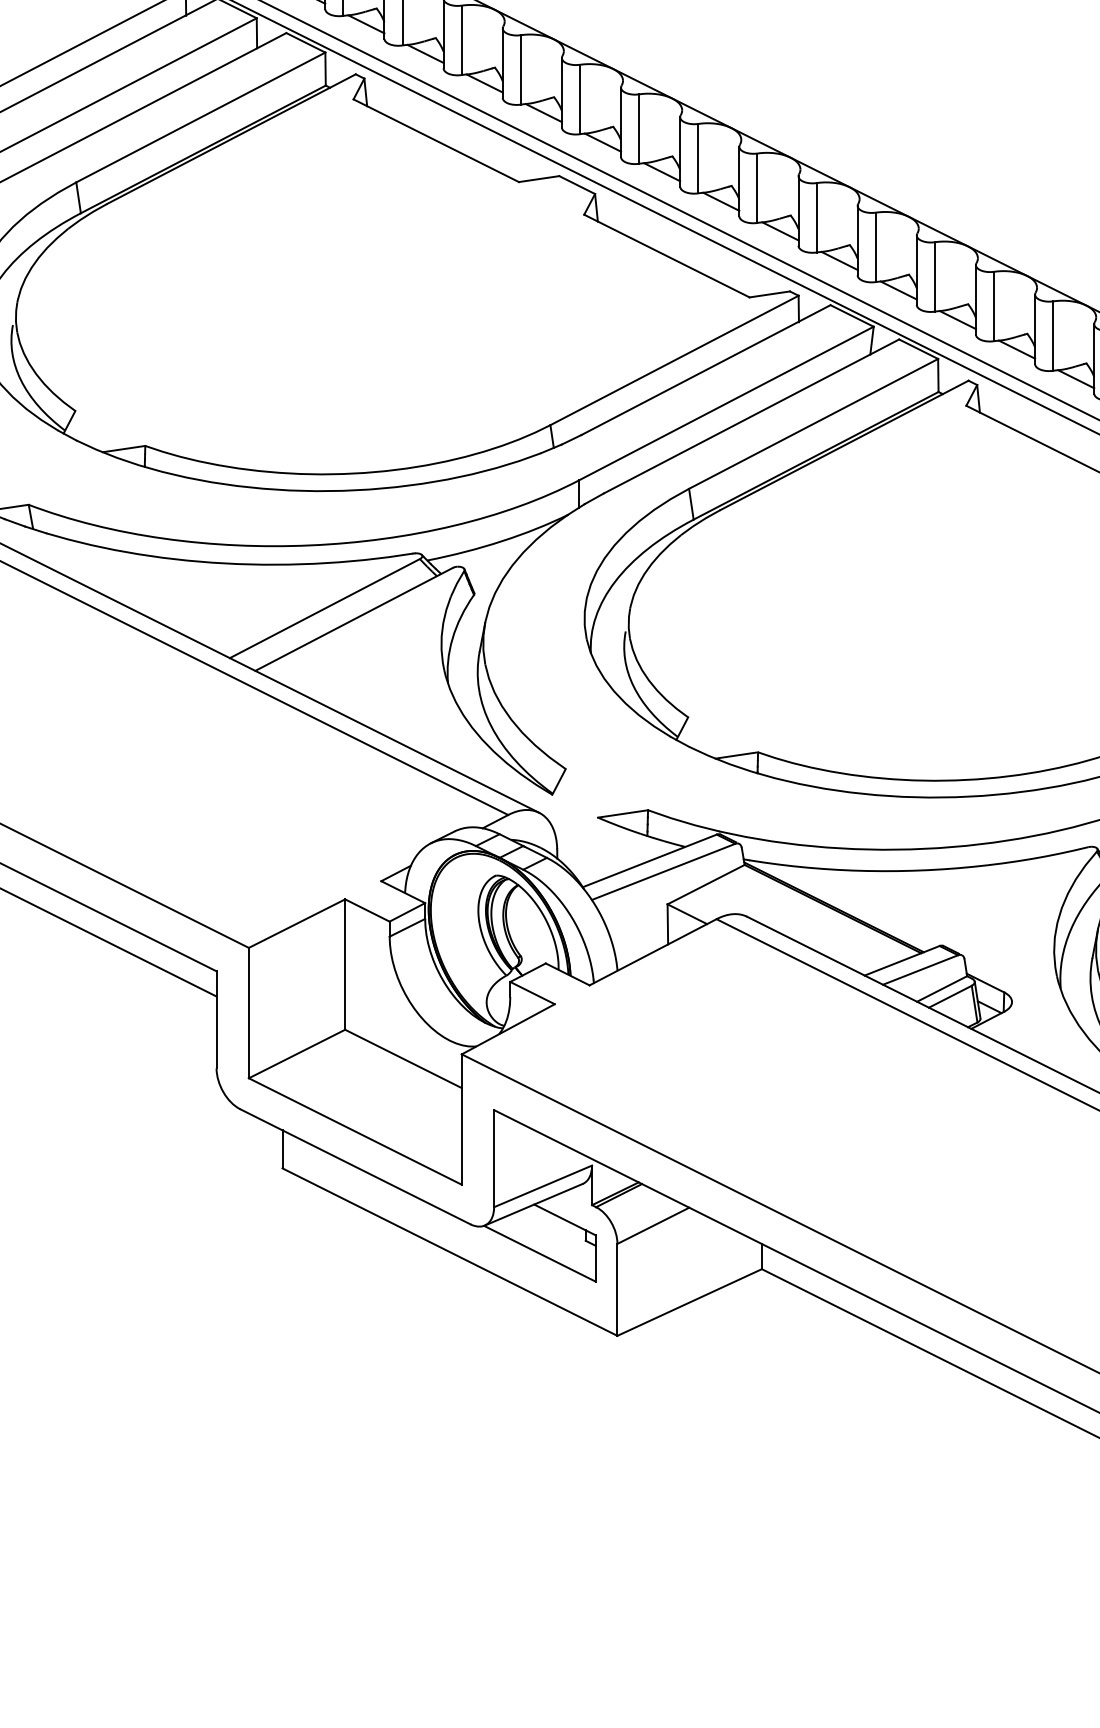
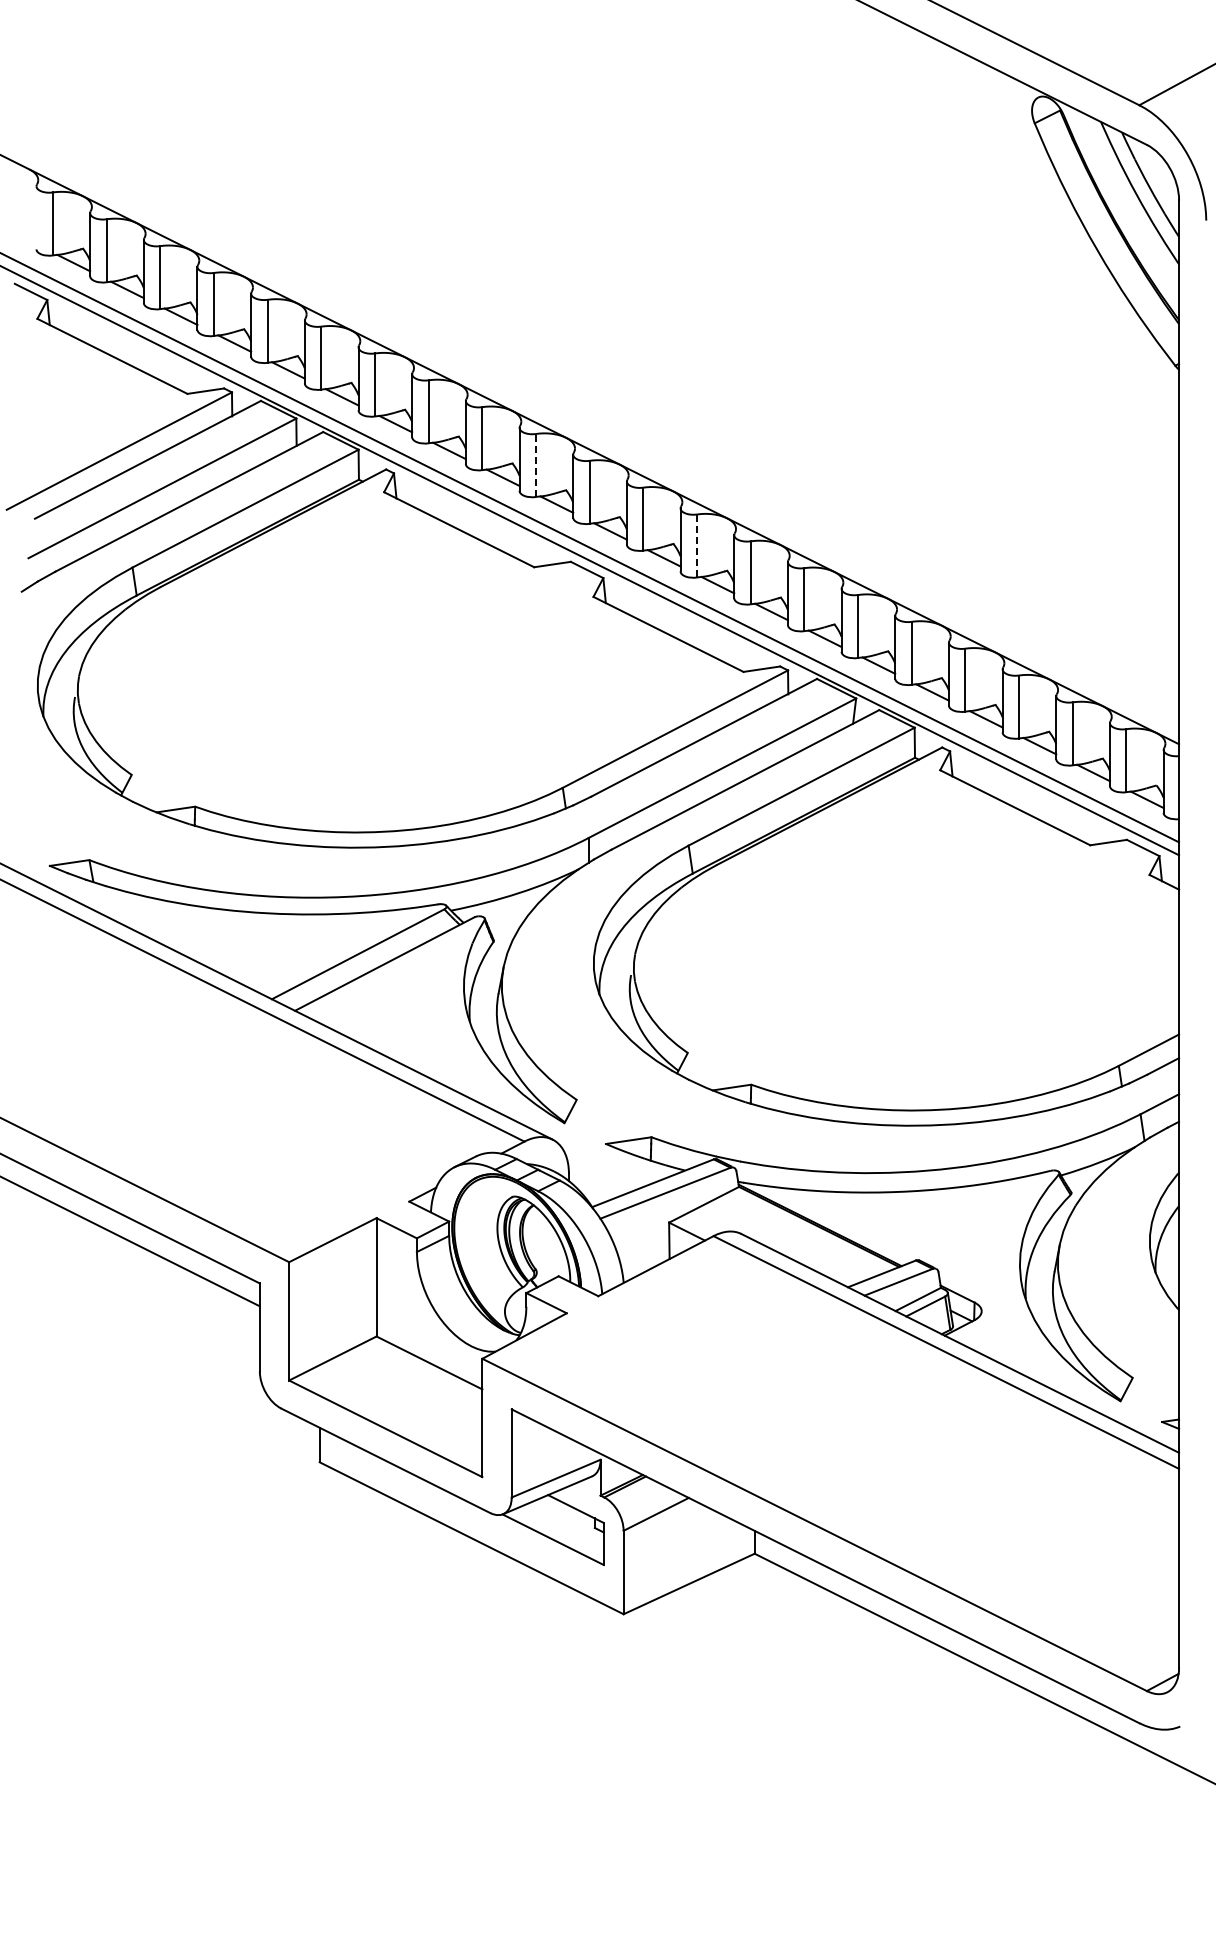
line: (520, 69) -> (535, 465), solid -> dashed
line: (697, 158) -> (696, 545), solid -> dashed

